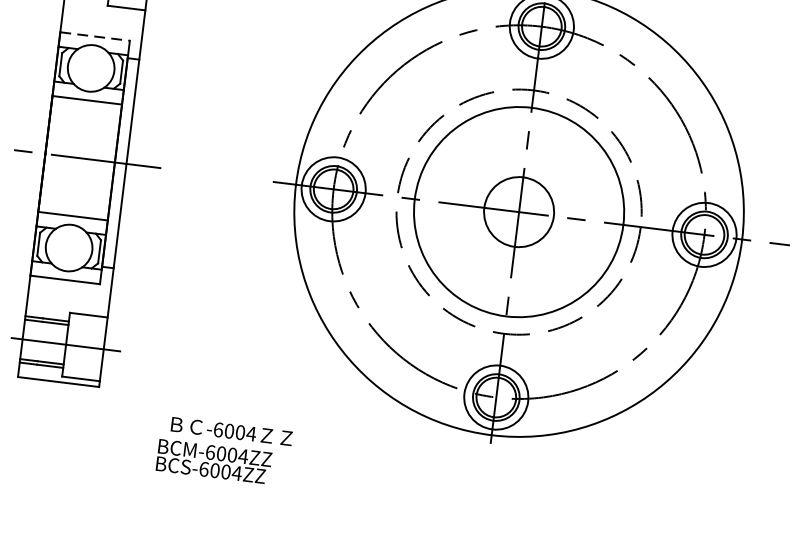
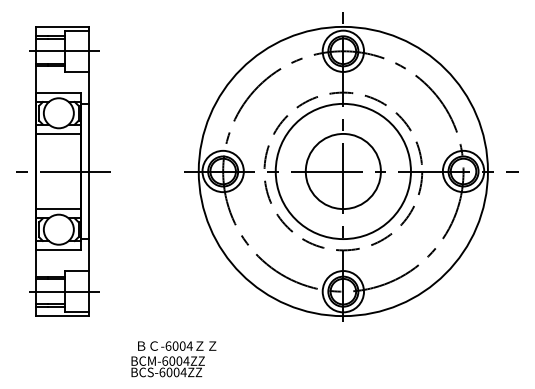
line: (94, 36) -> (58, 92), dashed -> solid
circle: (517, 211) -> (342, 171), size x1.67
text: (223, 451) -> (173, 359), moved

